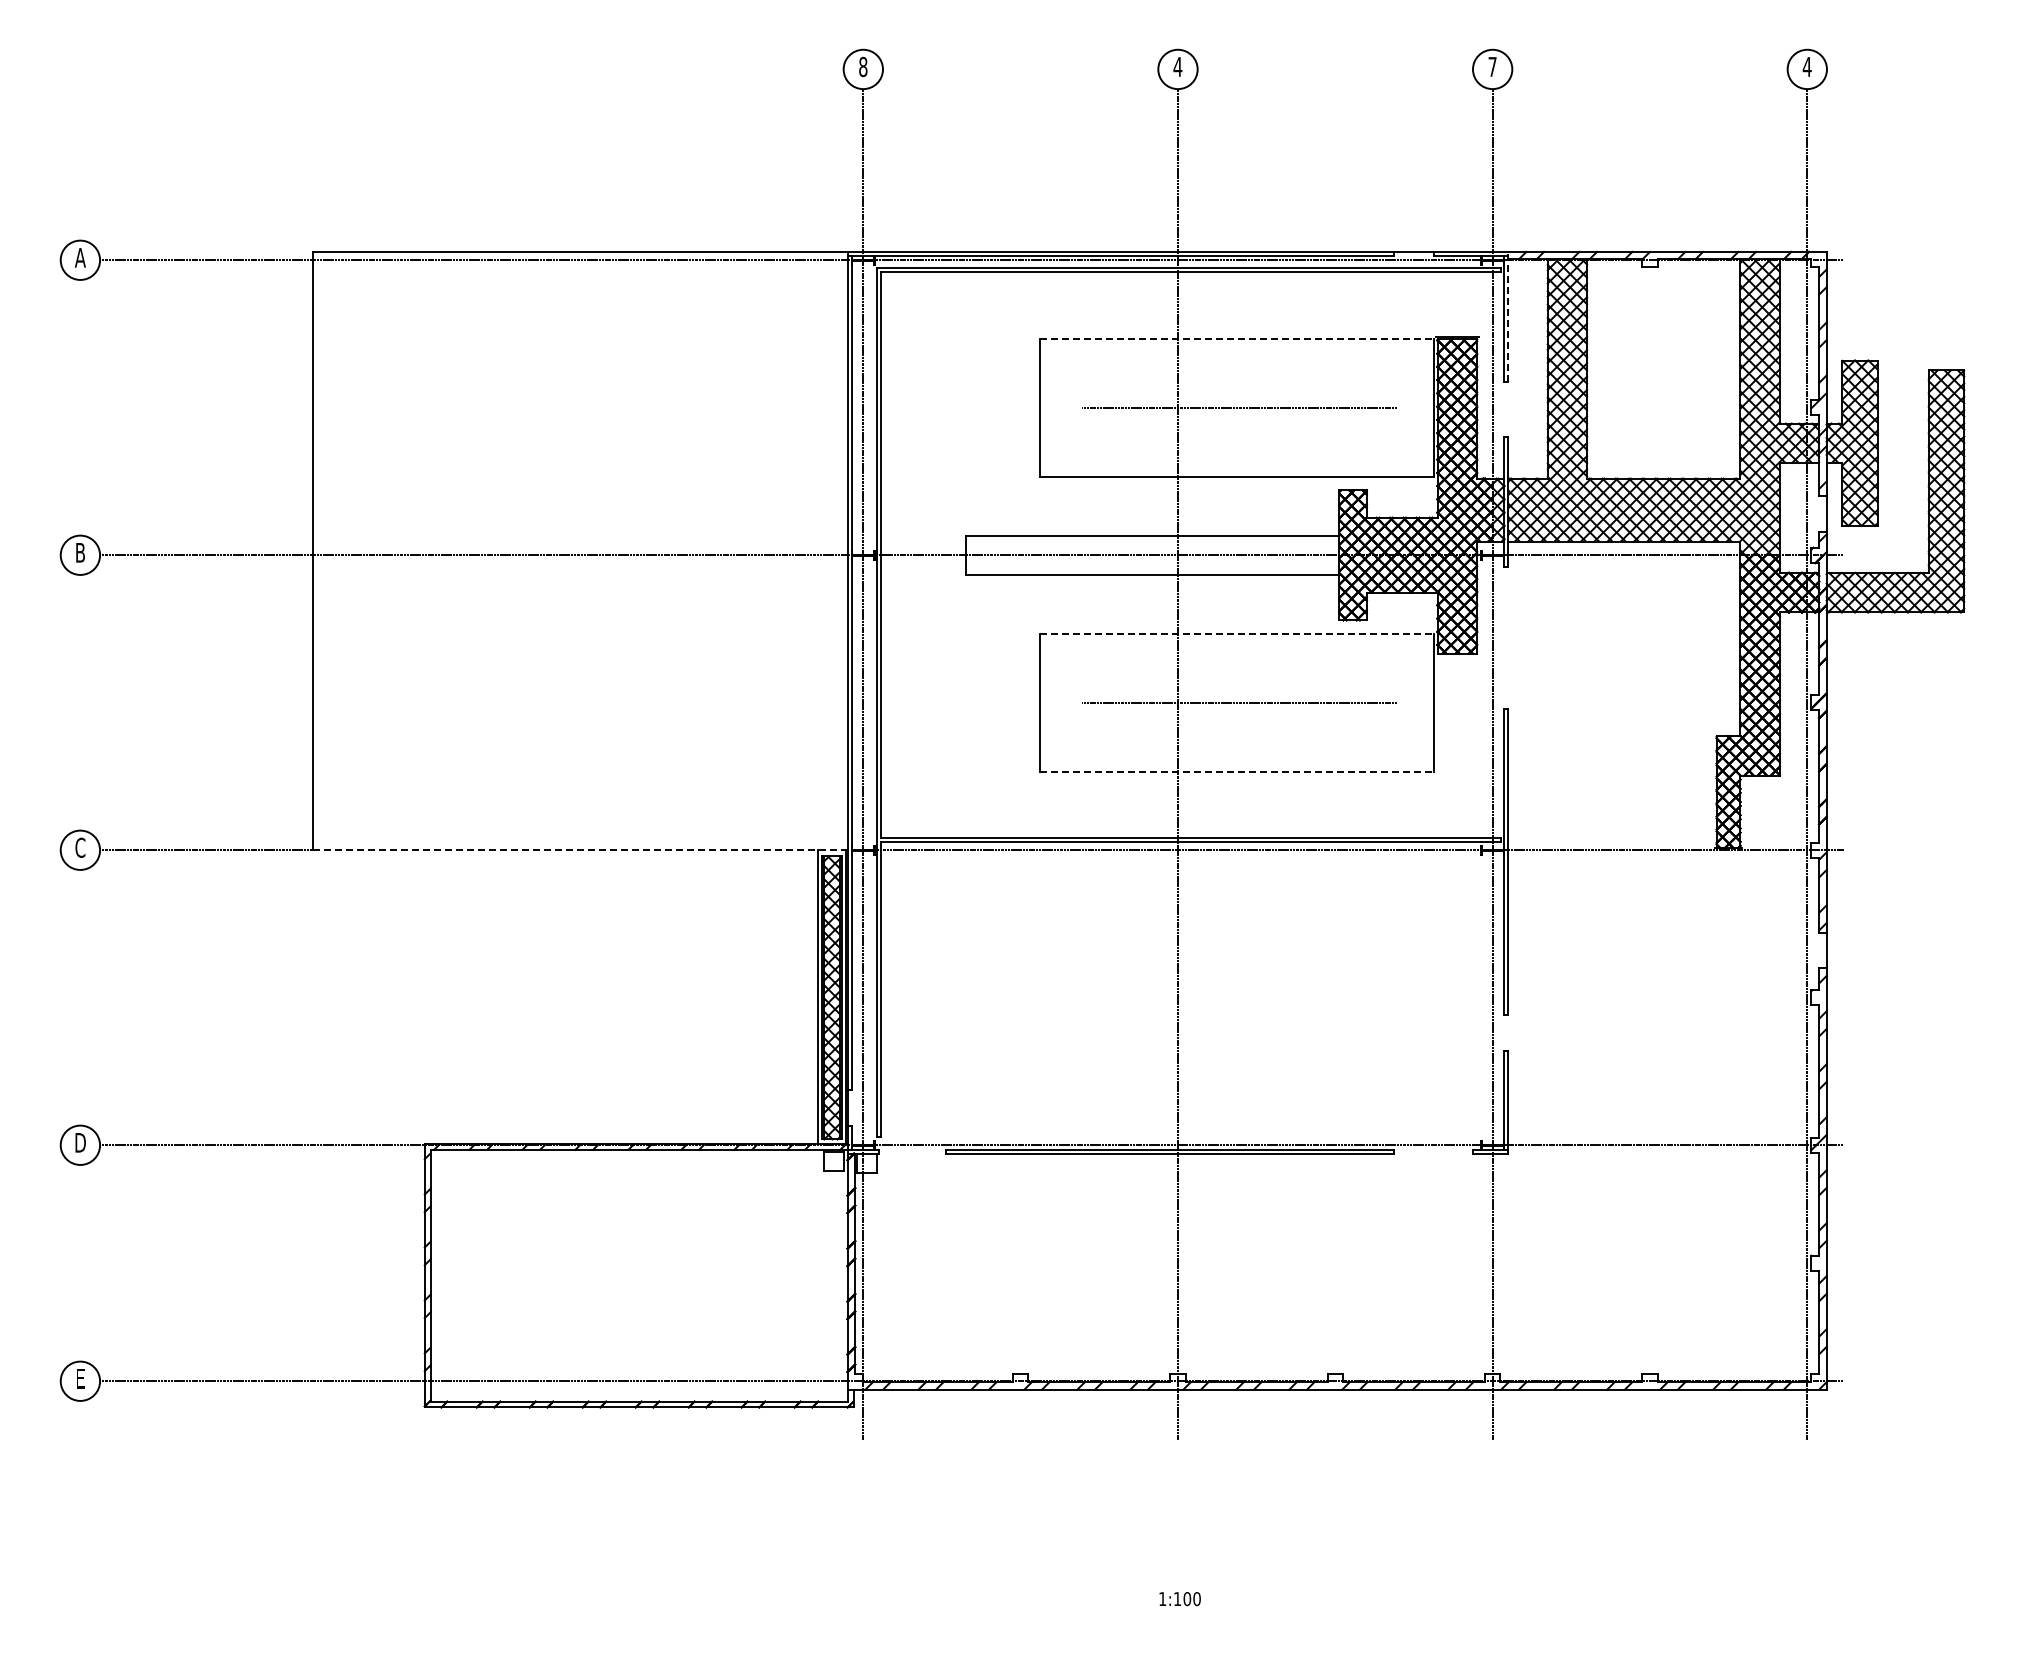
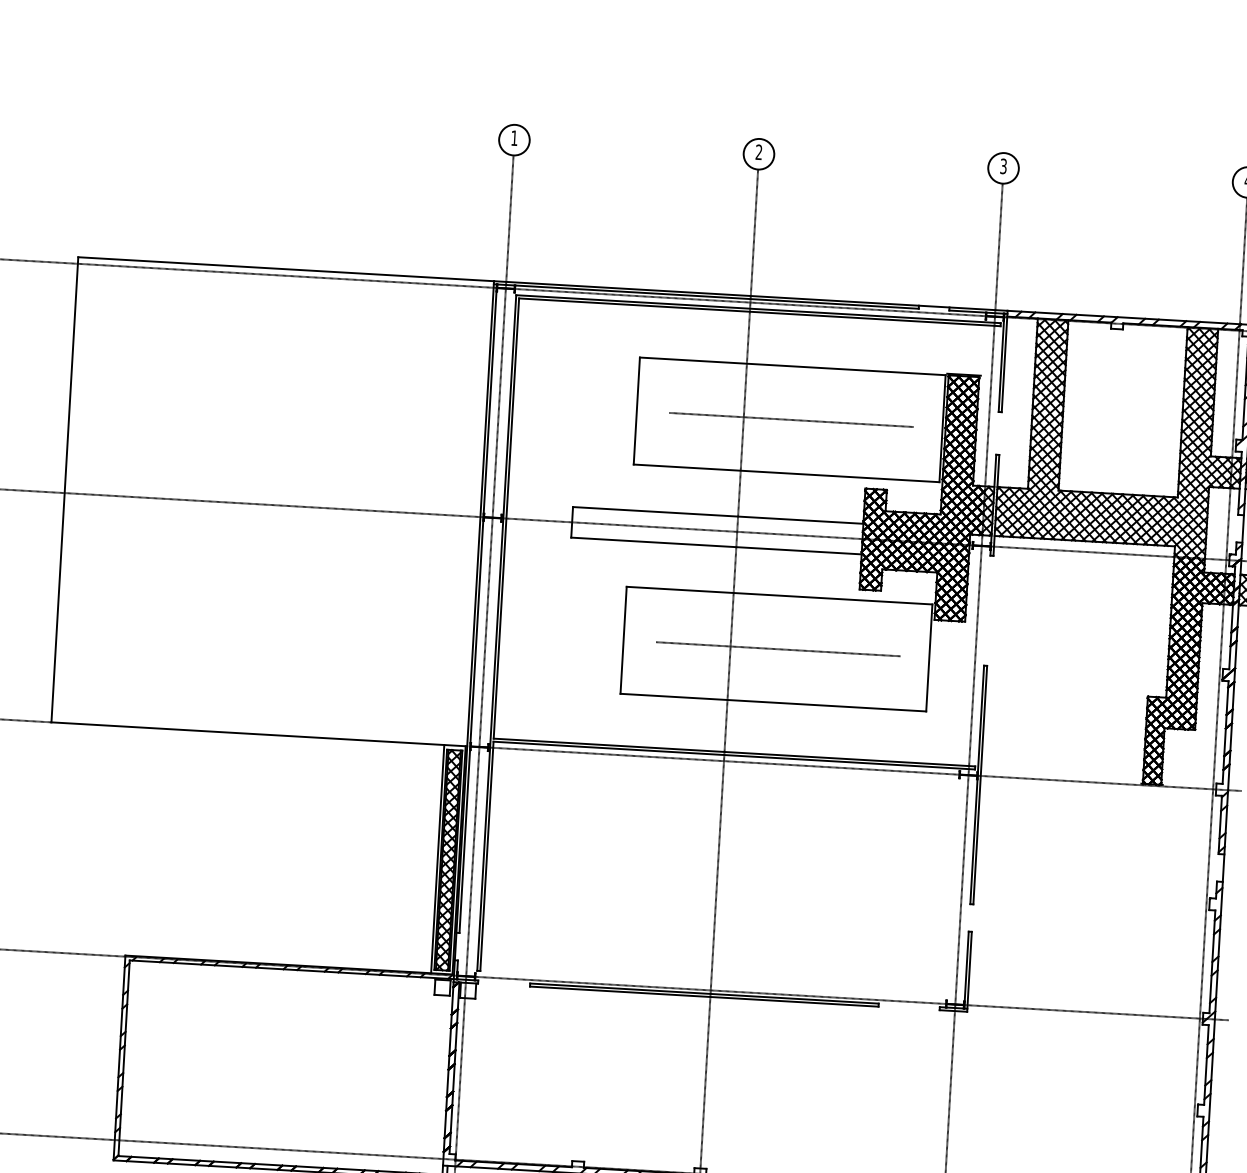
text: (863, 66) -> (514, 137), 8 -> 1
text: (1177, 66) -> (758, 151), 4 -> 2
text: (1492, 66) -> (1003, 166), 7 -> 3
line: (1508, 316) -> (1004, 361), dashed -> solid
line: (1237, 338) -> (793, 366), dashed -> solid
line: (1237, 633) -> (779, 595), dashed -> solid
line: (1237, 771) -> (773, 702), dashed -> solid
line: (580, 850) -> (259, 734), dashed -> solid

